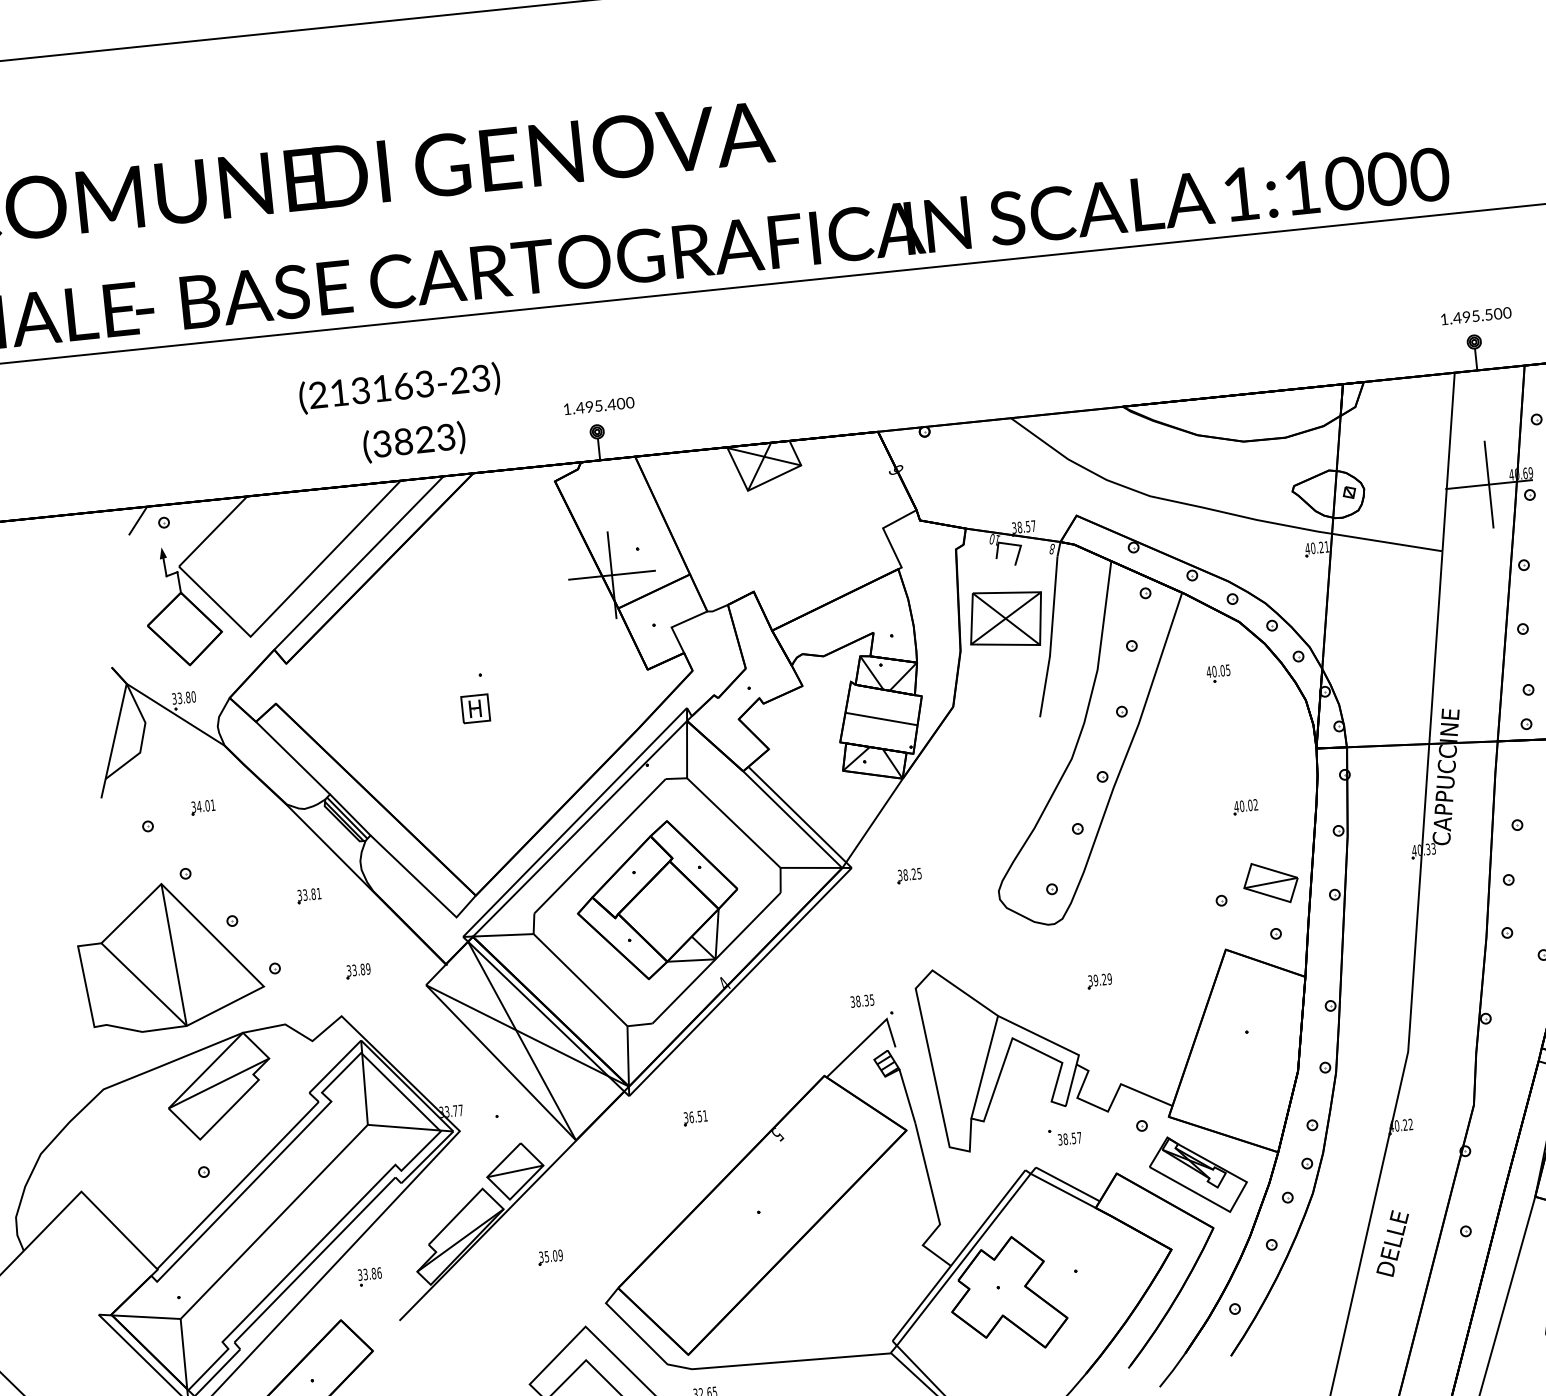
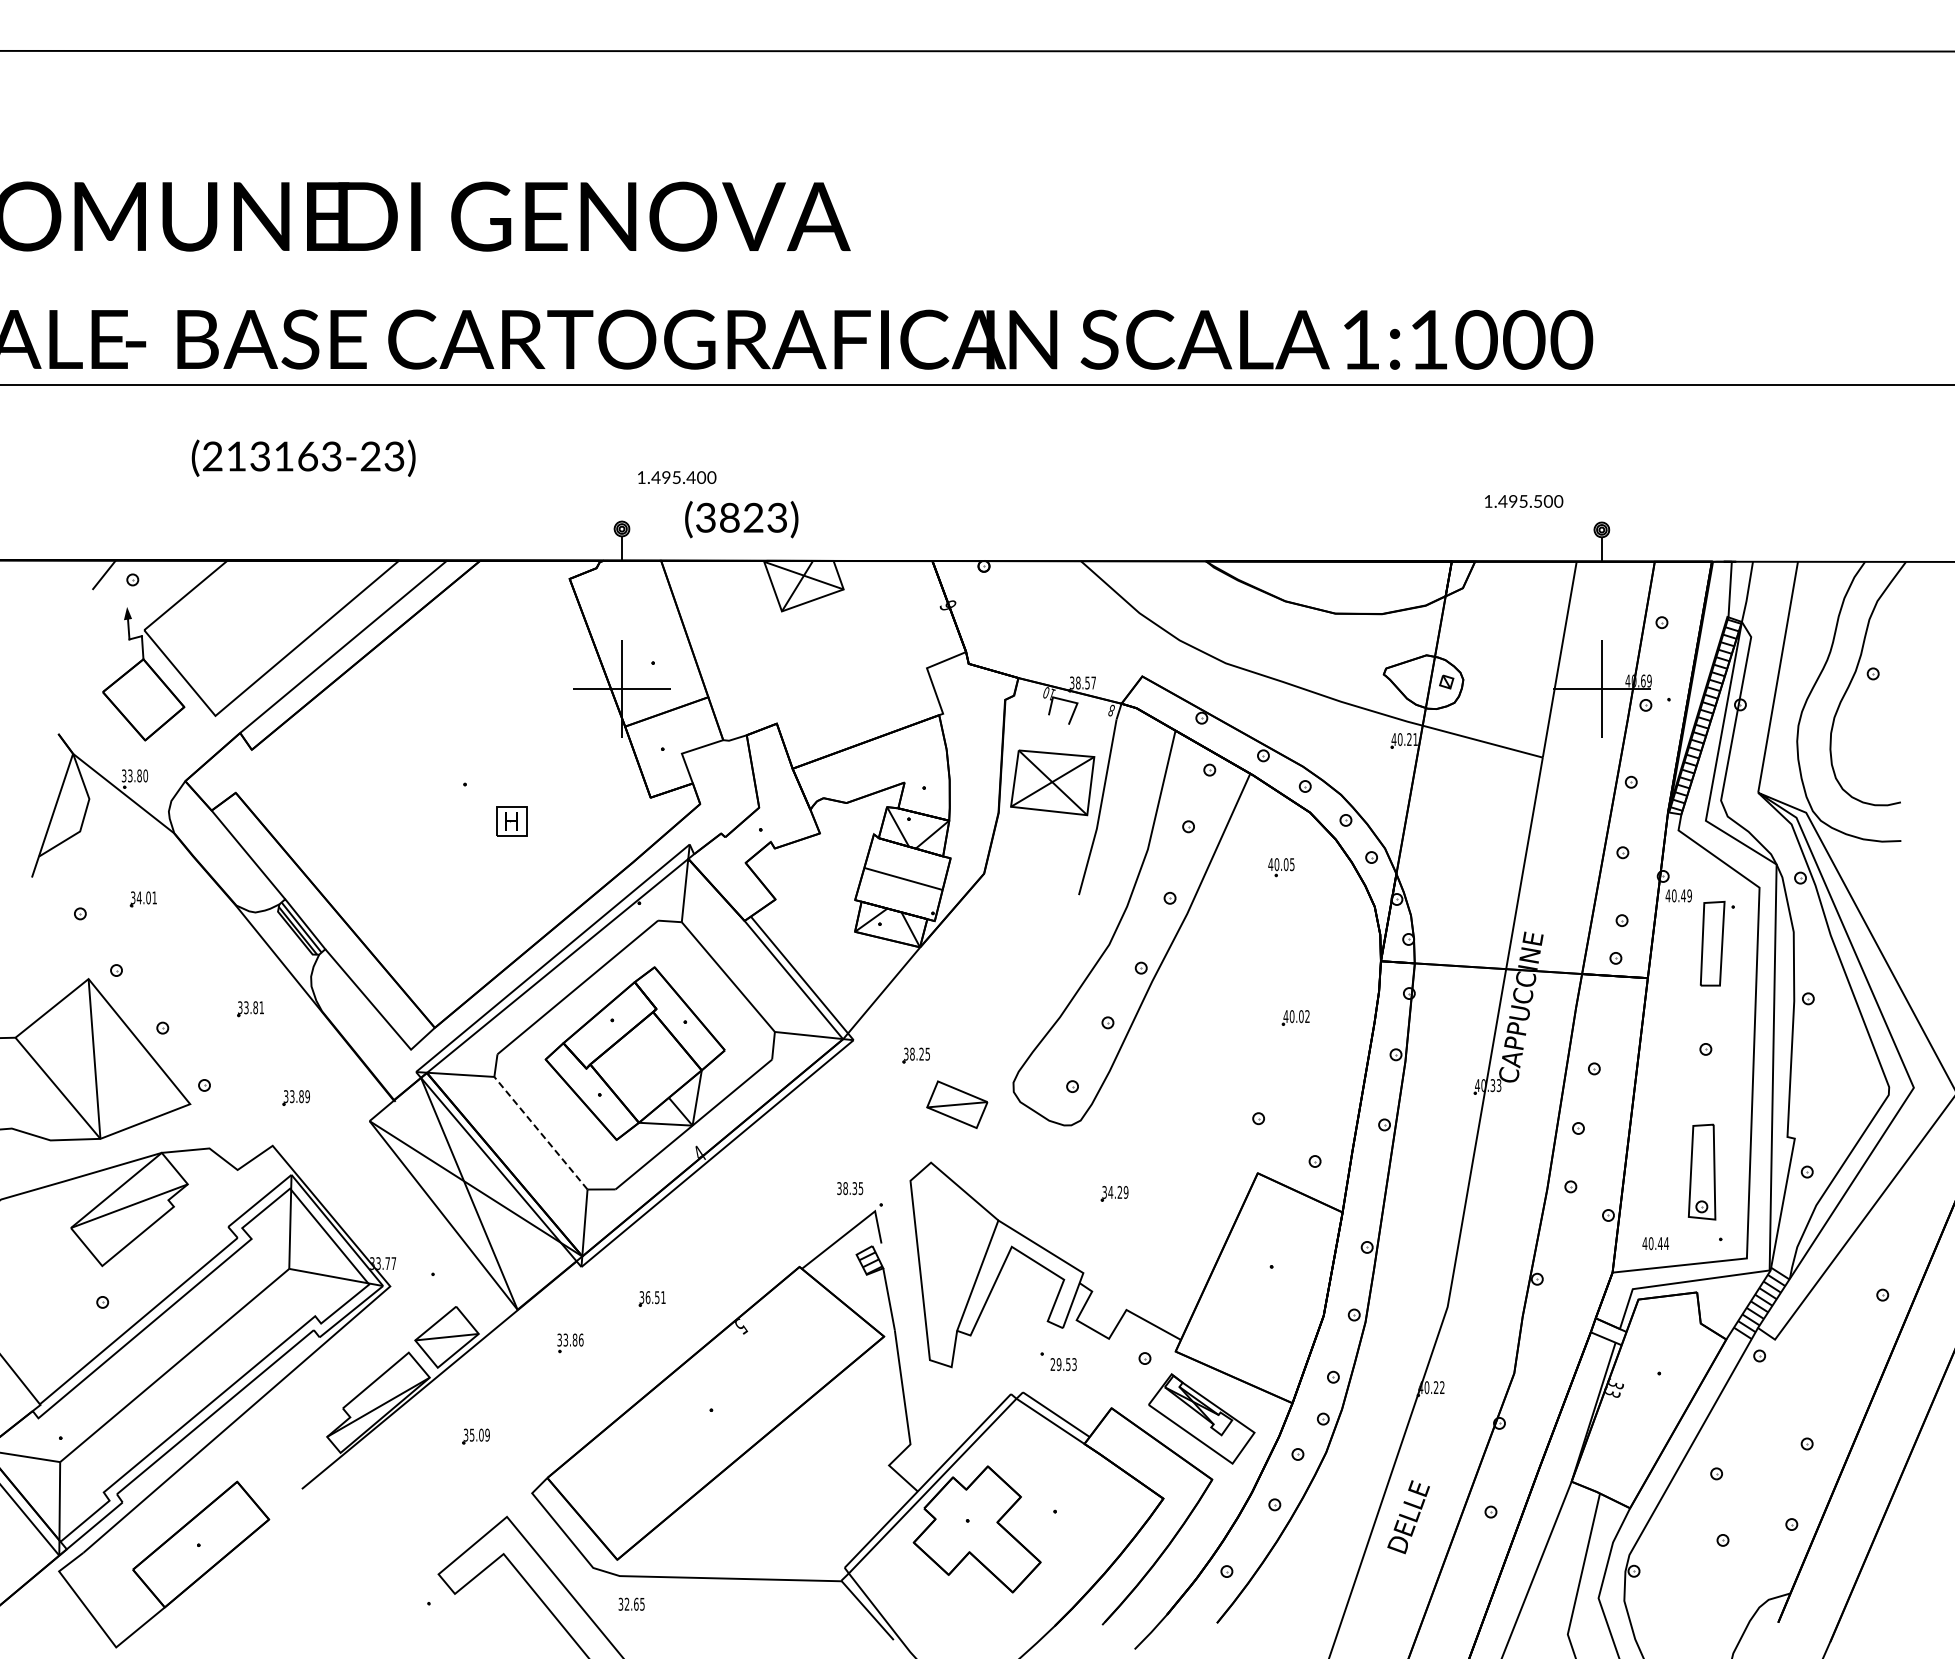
text: (1476, 316) -> (1524, 501), moved
text: (399, 387) -> (303, 457), moved
text: (599, 405) -> (677, 477), moved
text: (414, 442) -> (741, 519), moved
part: (475, 709) -> (511, 821), moved
part: (1271, 882) -> (957, 1104), moved
line: (580, 979) -> (540, 1132), solid -> dashed
text: (1095, 980) -> (1110, 1192), 39.29 -> 34.29
text: (1069, 1138) -> (1063, 1364), 38.57 -> 29.53
part: (370, 1277) -> (570, 1343), moved

